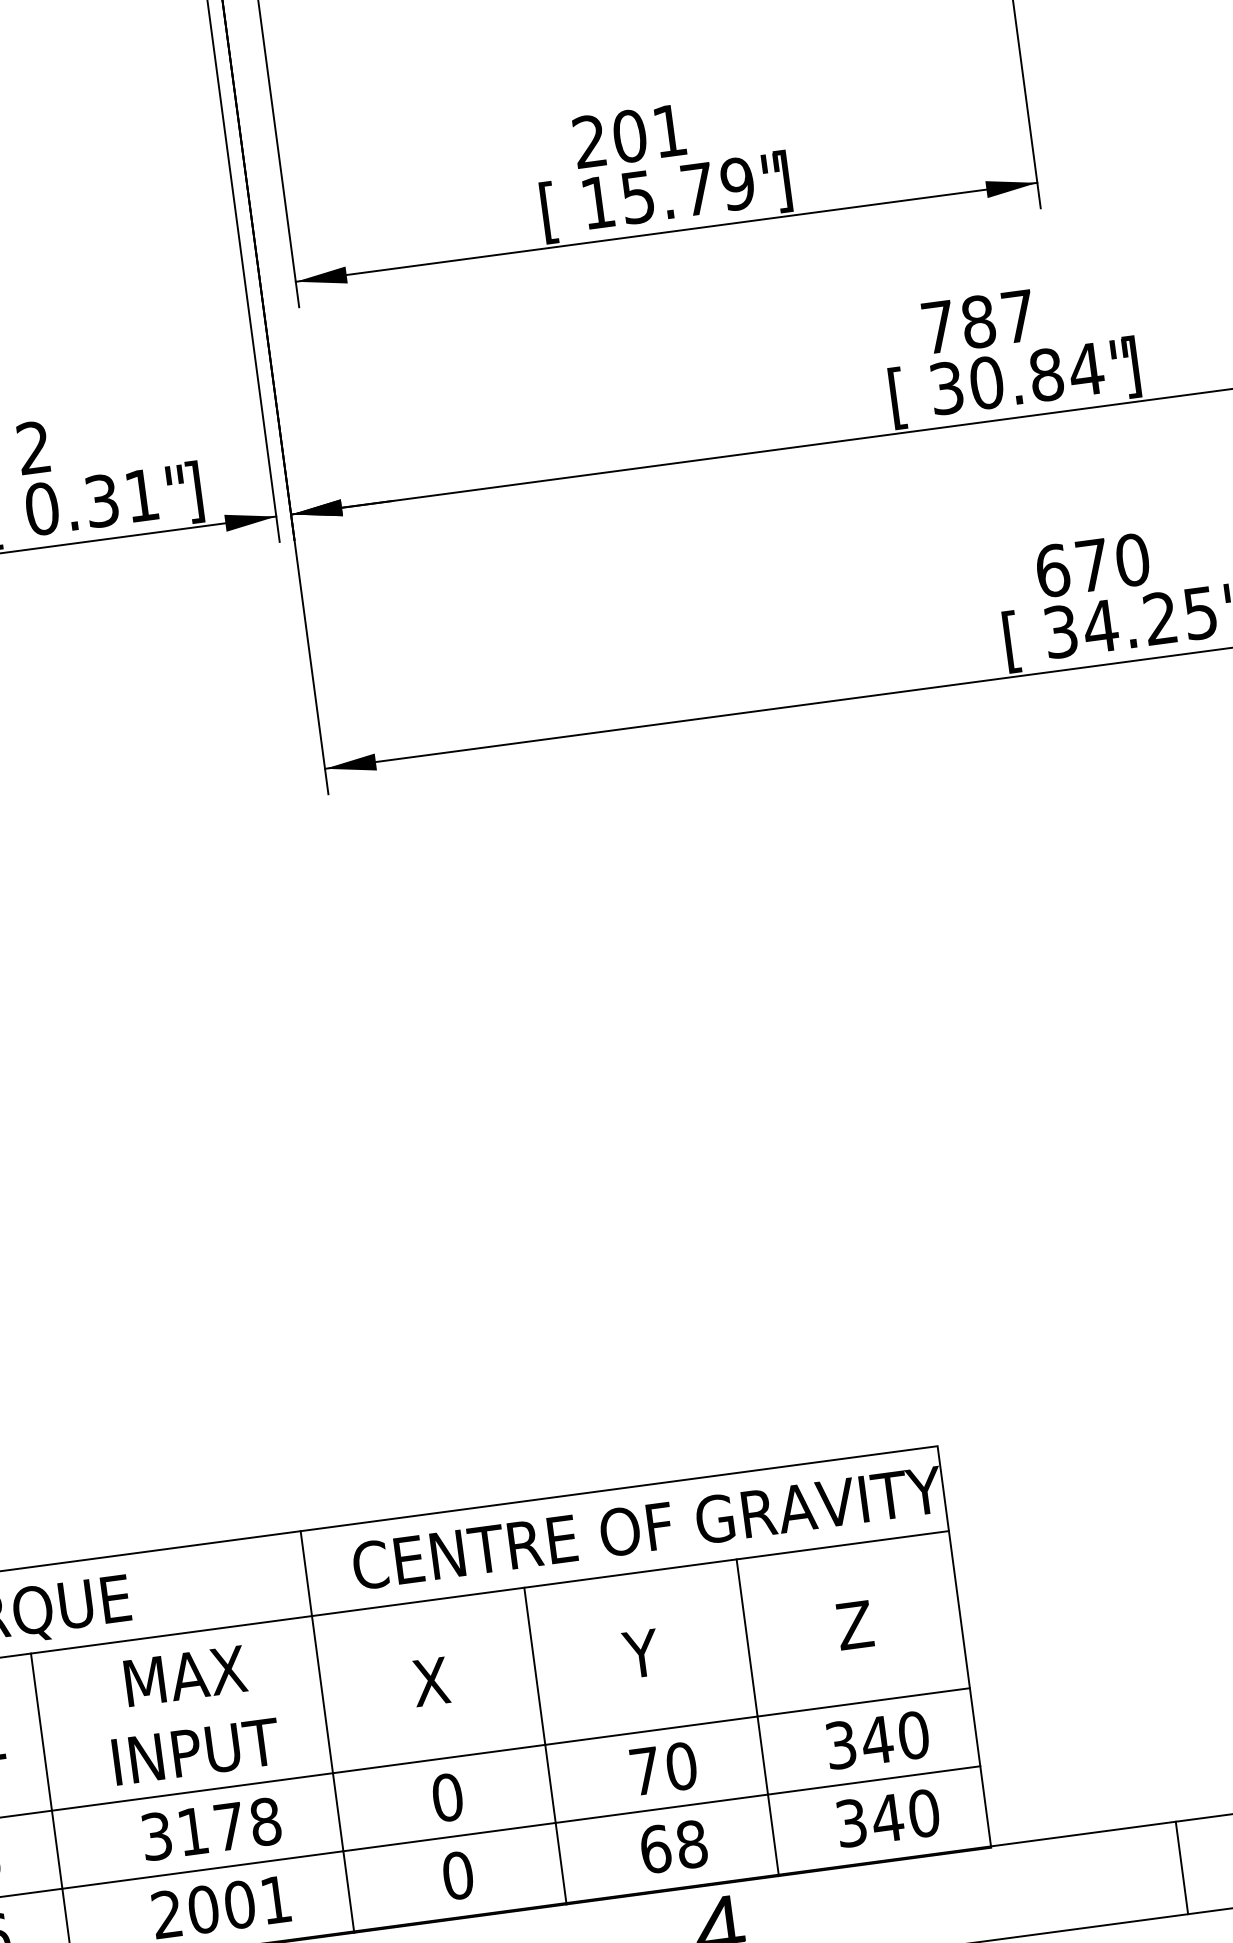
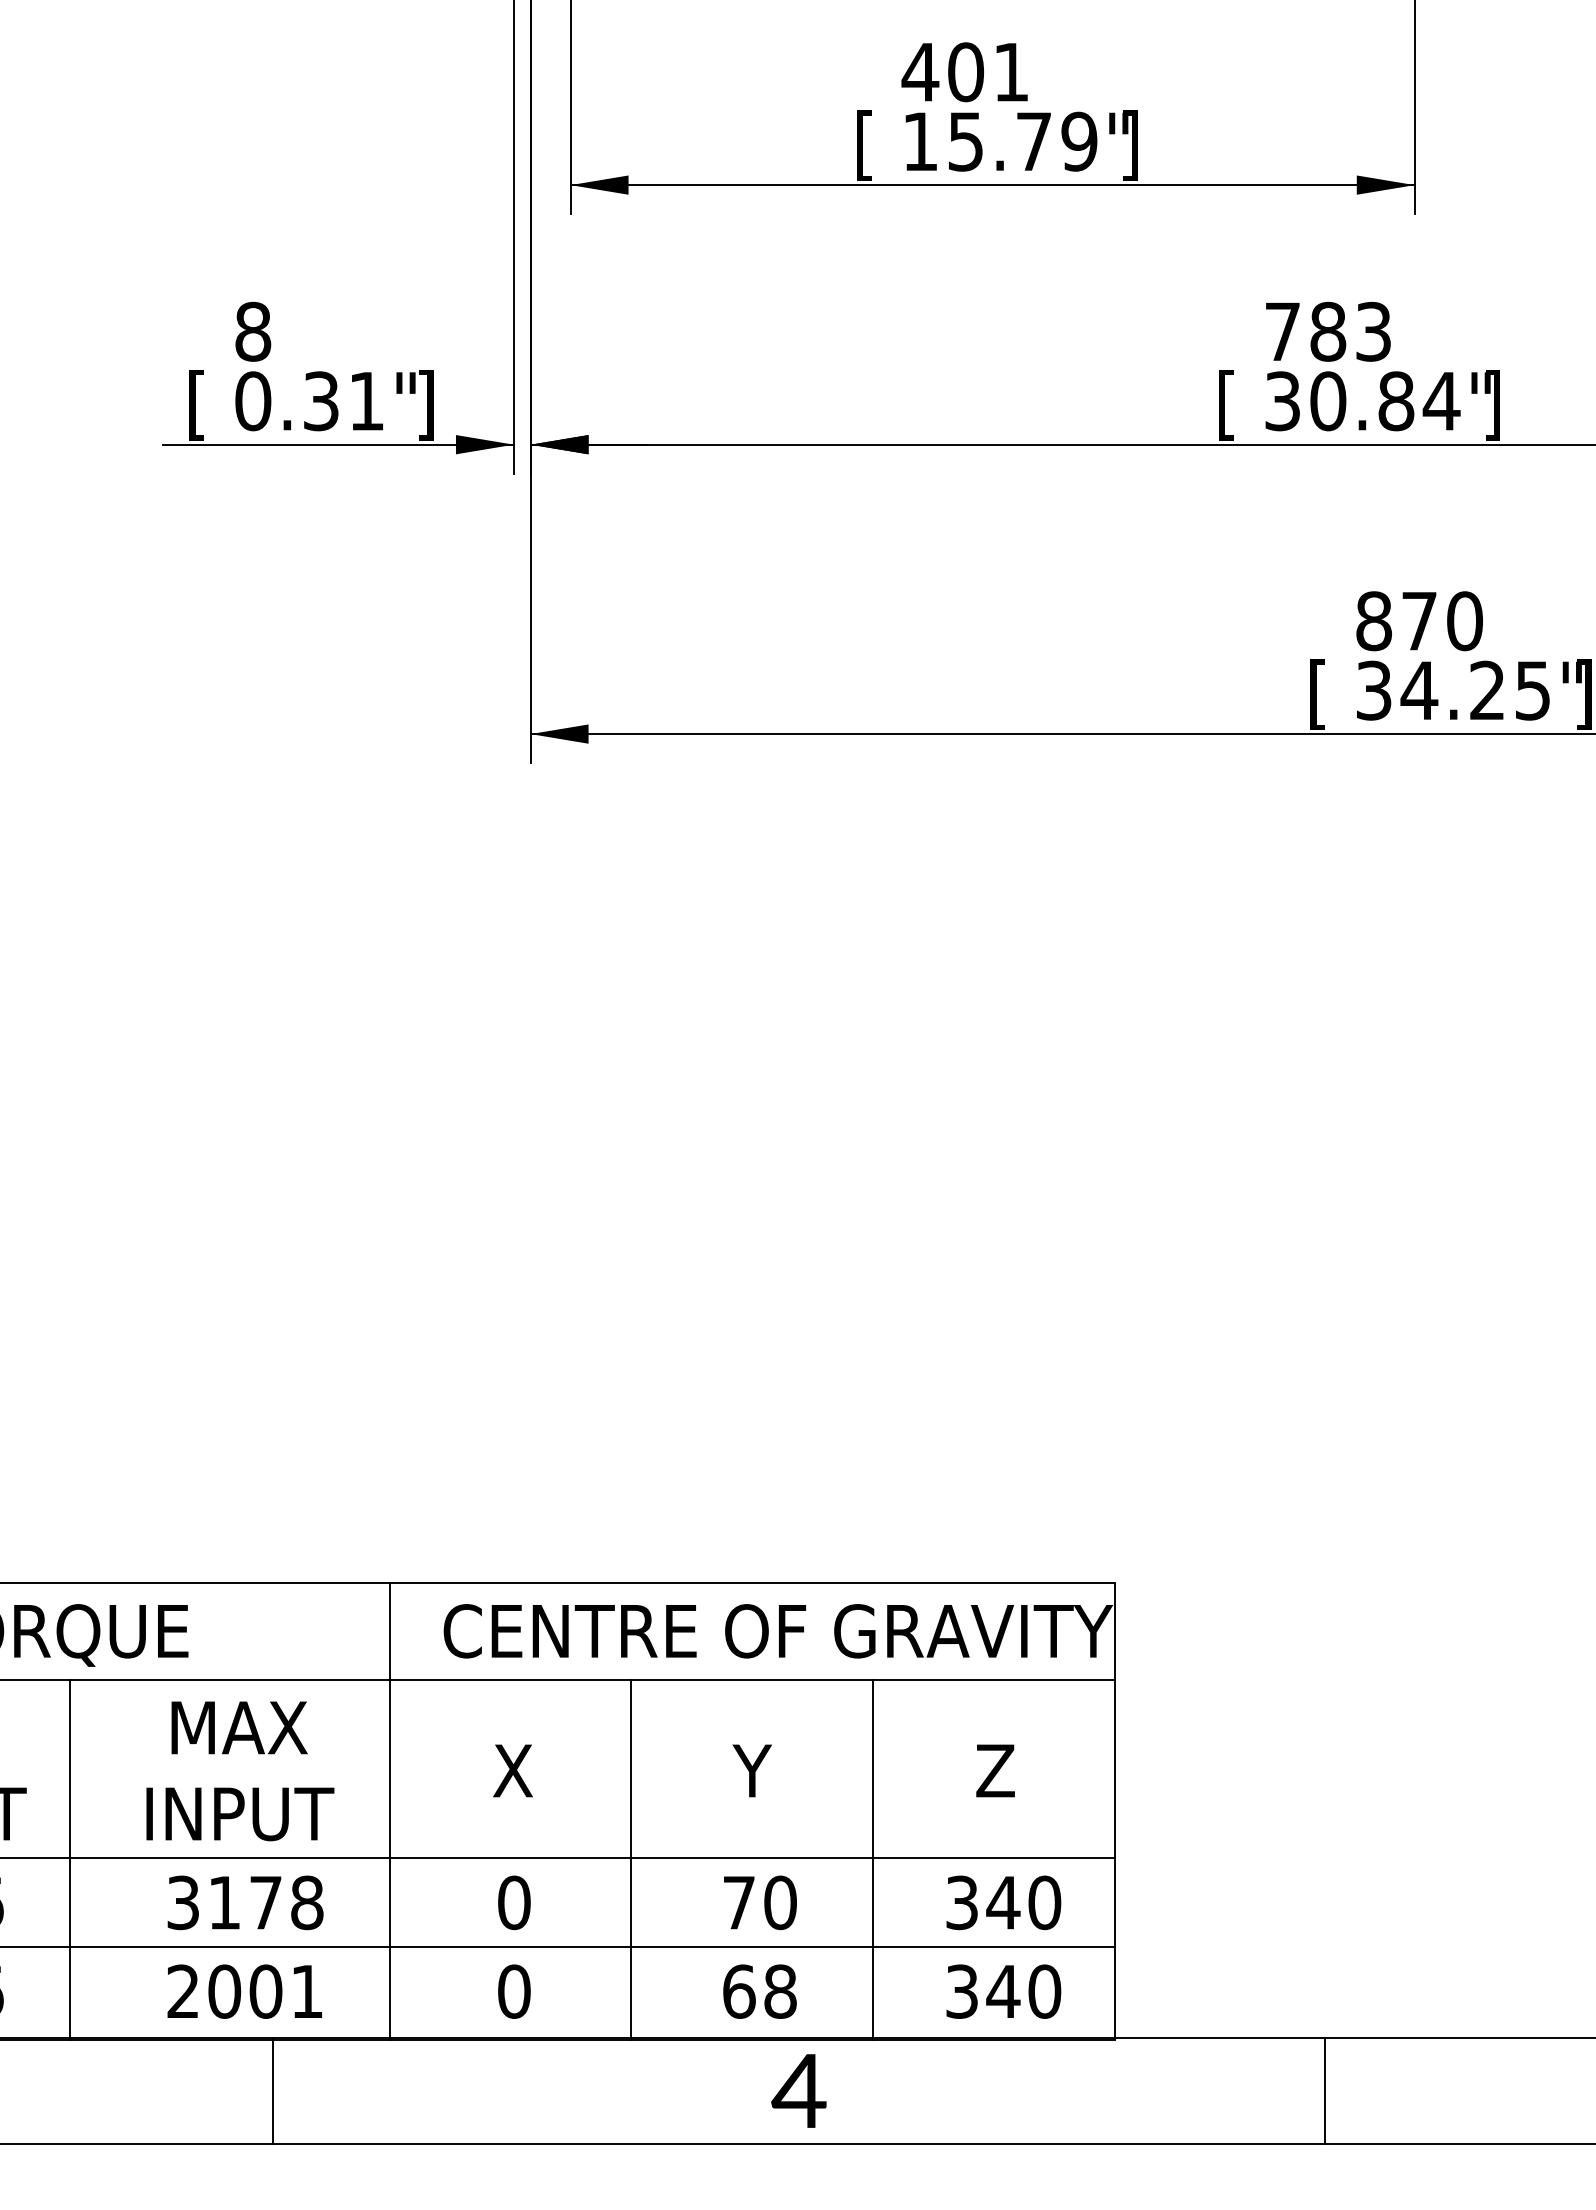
text: (589, 140) -> (920, 71), 201 -> 401
text: (1018, 316) -> (1373, 331), 787 -> 783
text: (34, 447) -> (253, 331), 2 -> 8
text: (1053, 570) -> (1374, 621), 670 -> 870

